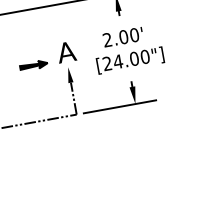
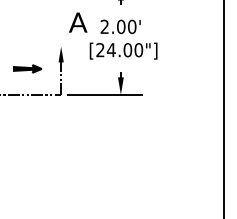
text: (66, 52) -> (78, 22), moved
part: (33, 65) -> (27, 68), moved

